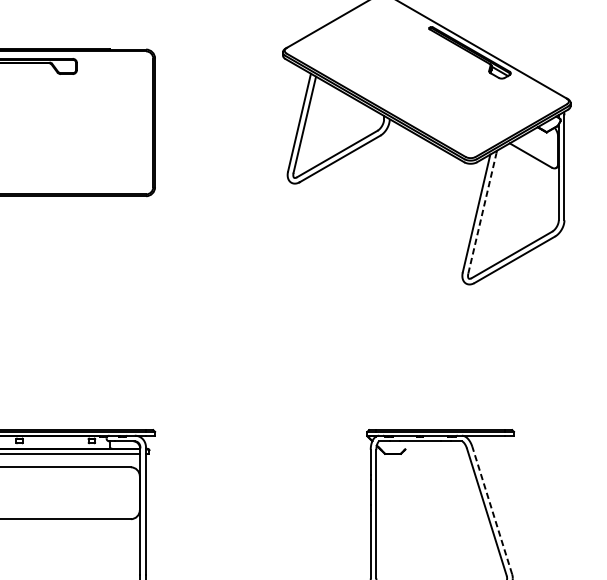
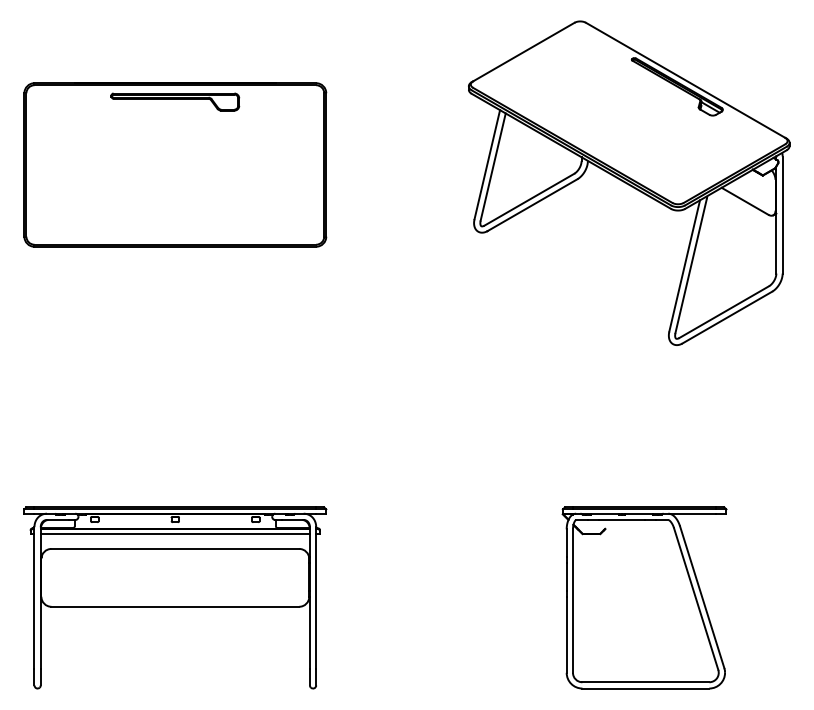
line: (482, 213) -> (691, 266), dashed -> solid
line: (492, 509) -> (702, 596), dashed -> solid

